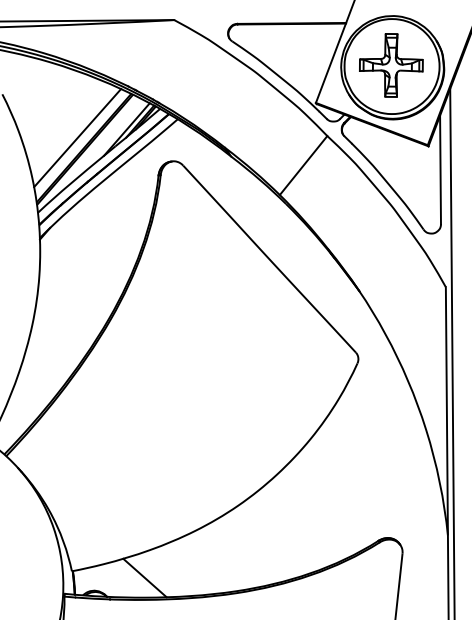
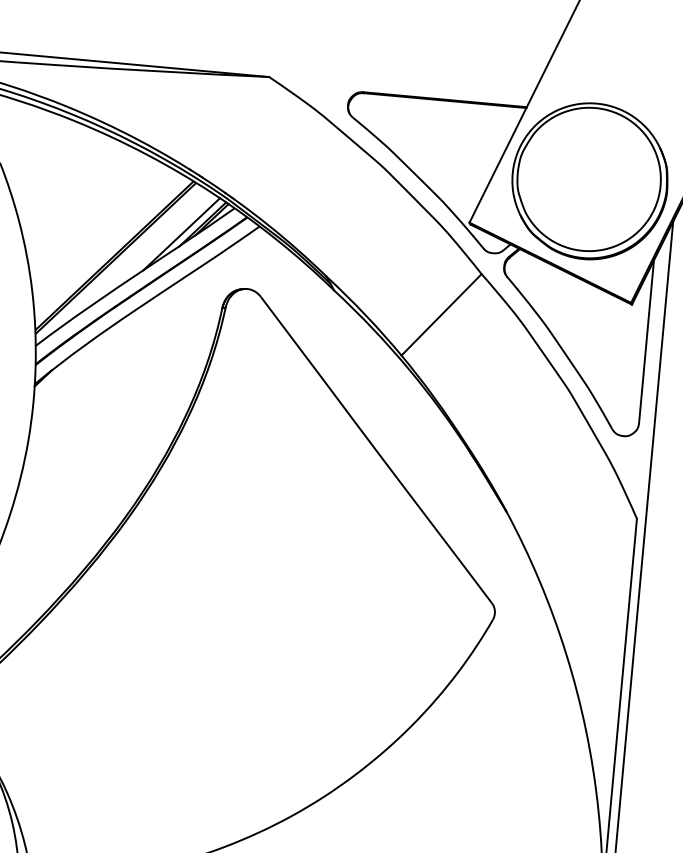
part: (391, 65) -> (588, 177), removed
line: (77, 138) -> (106, 240), removed

